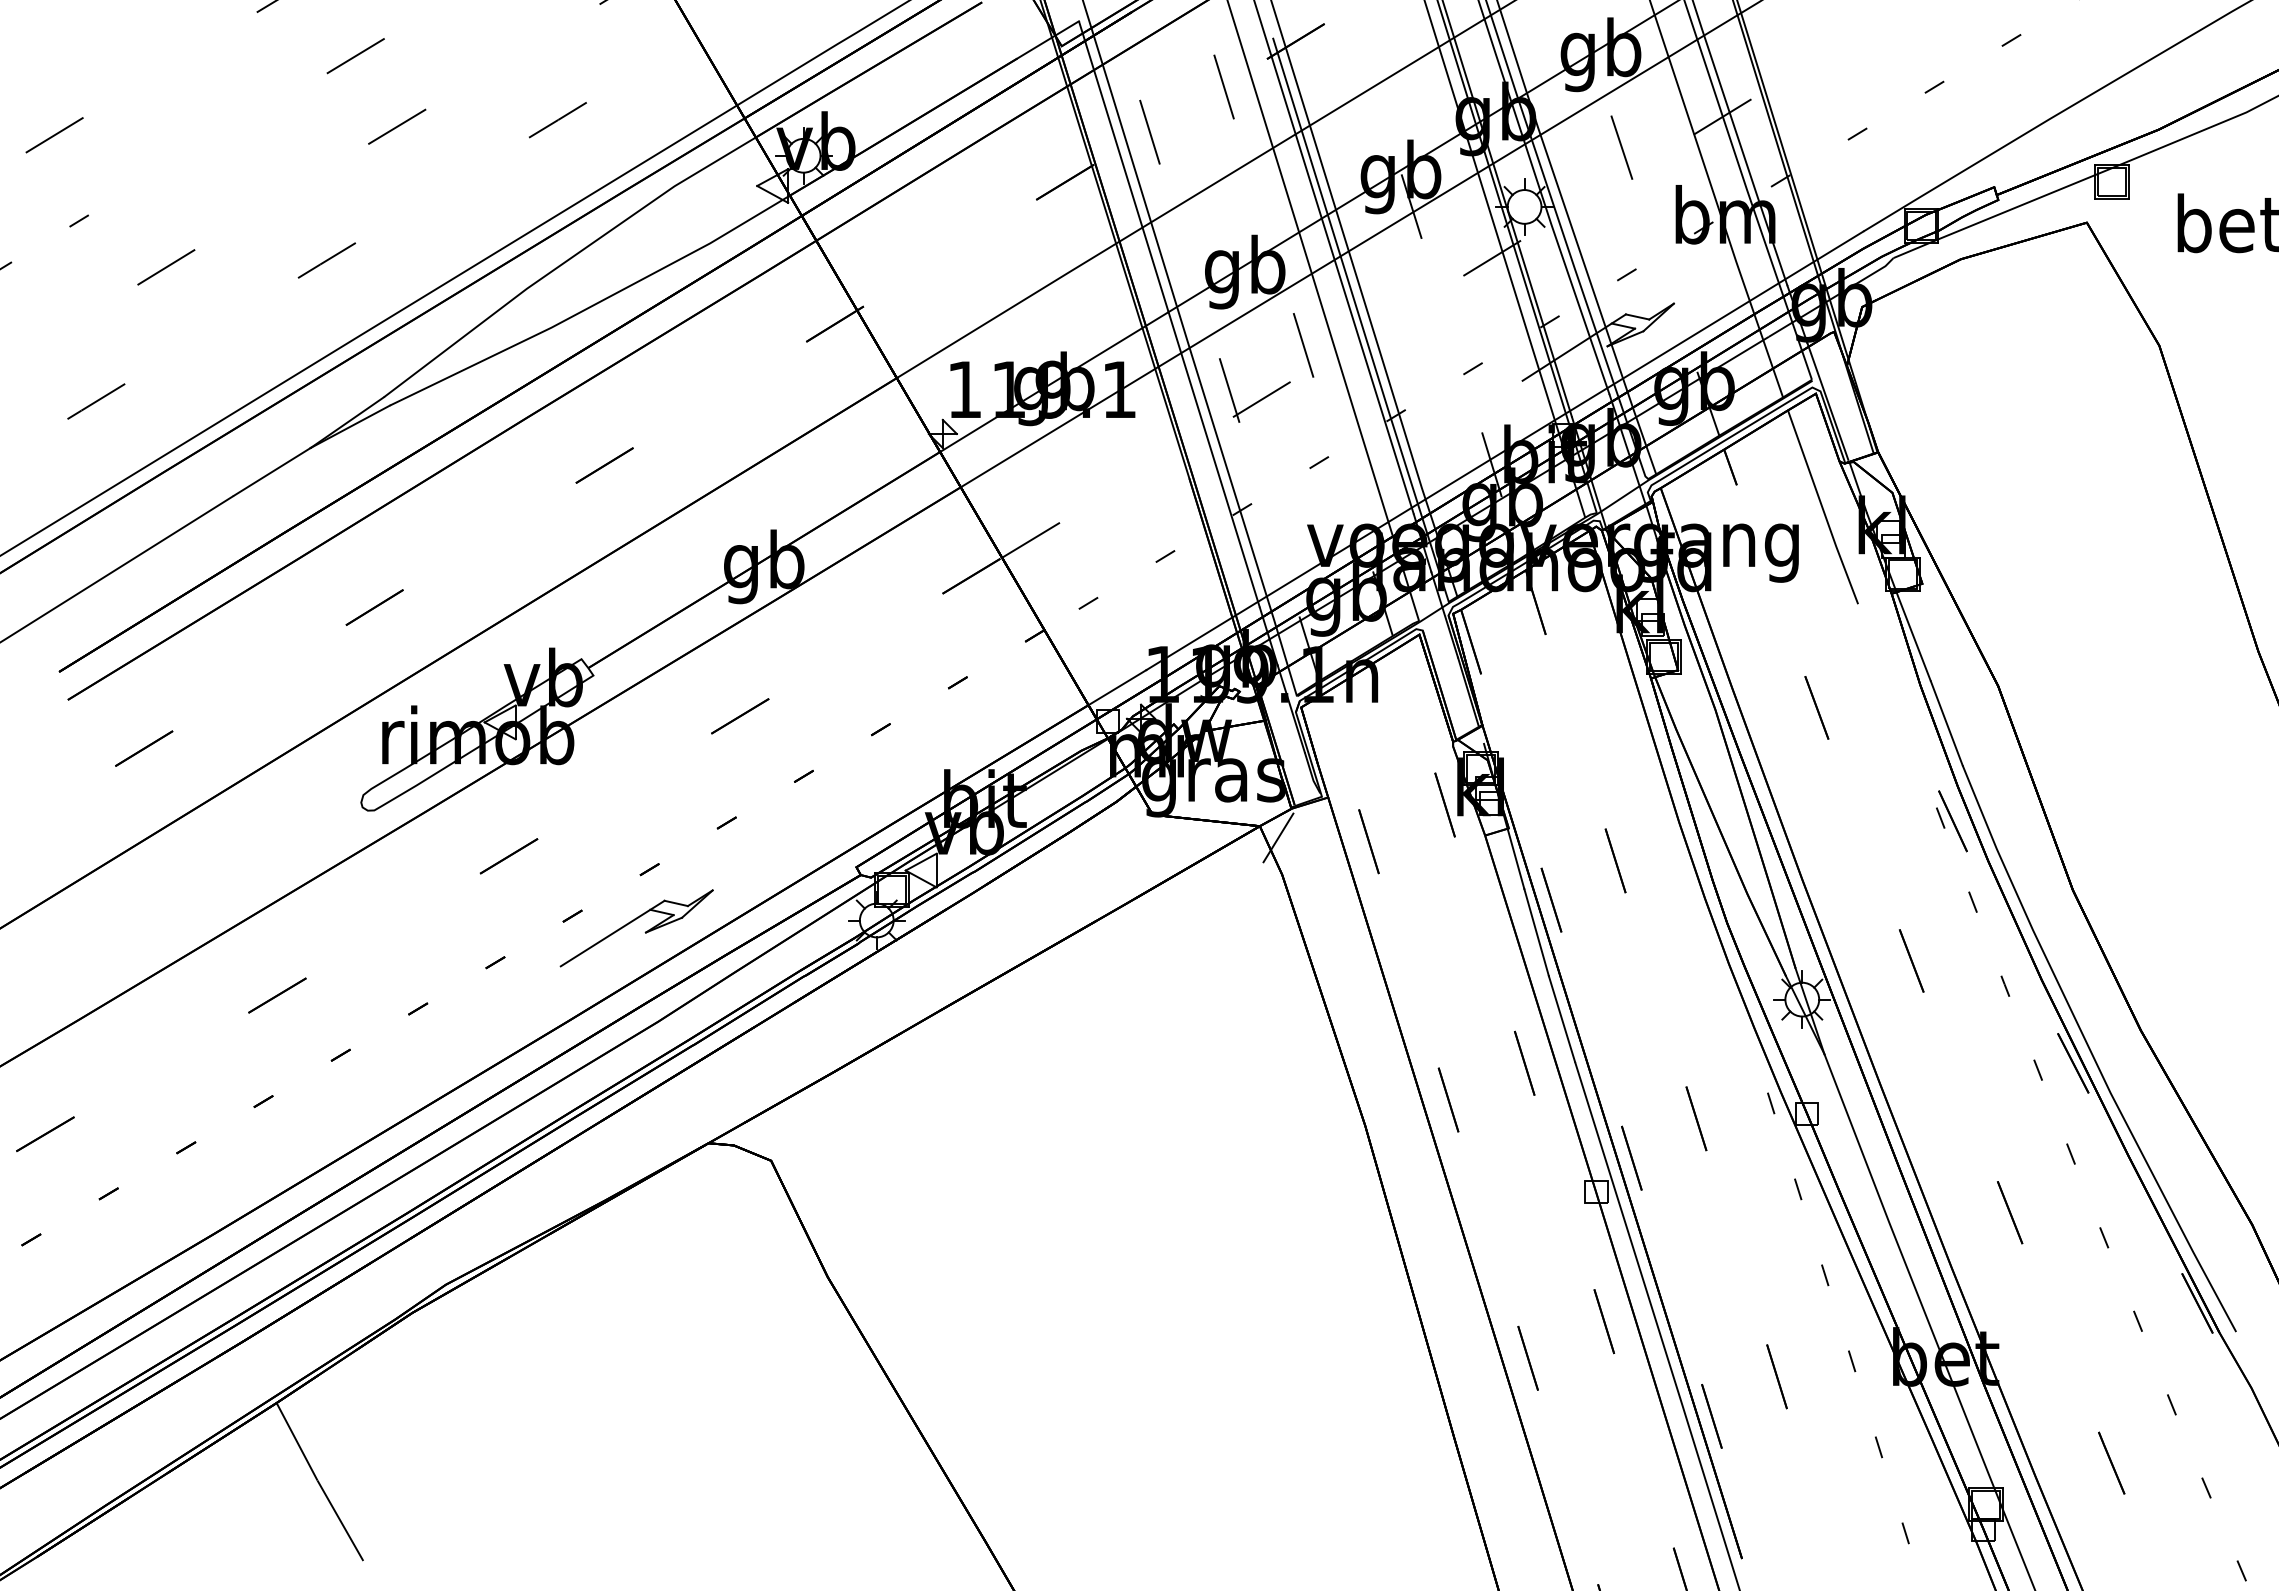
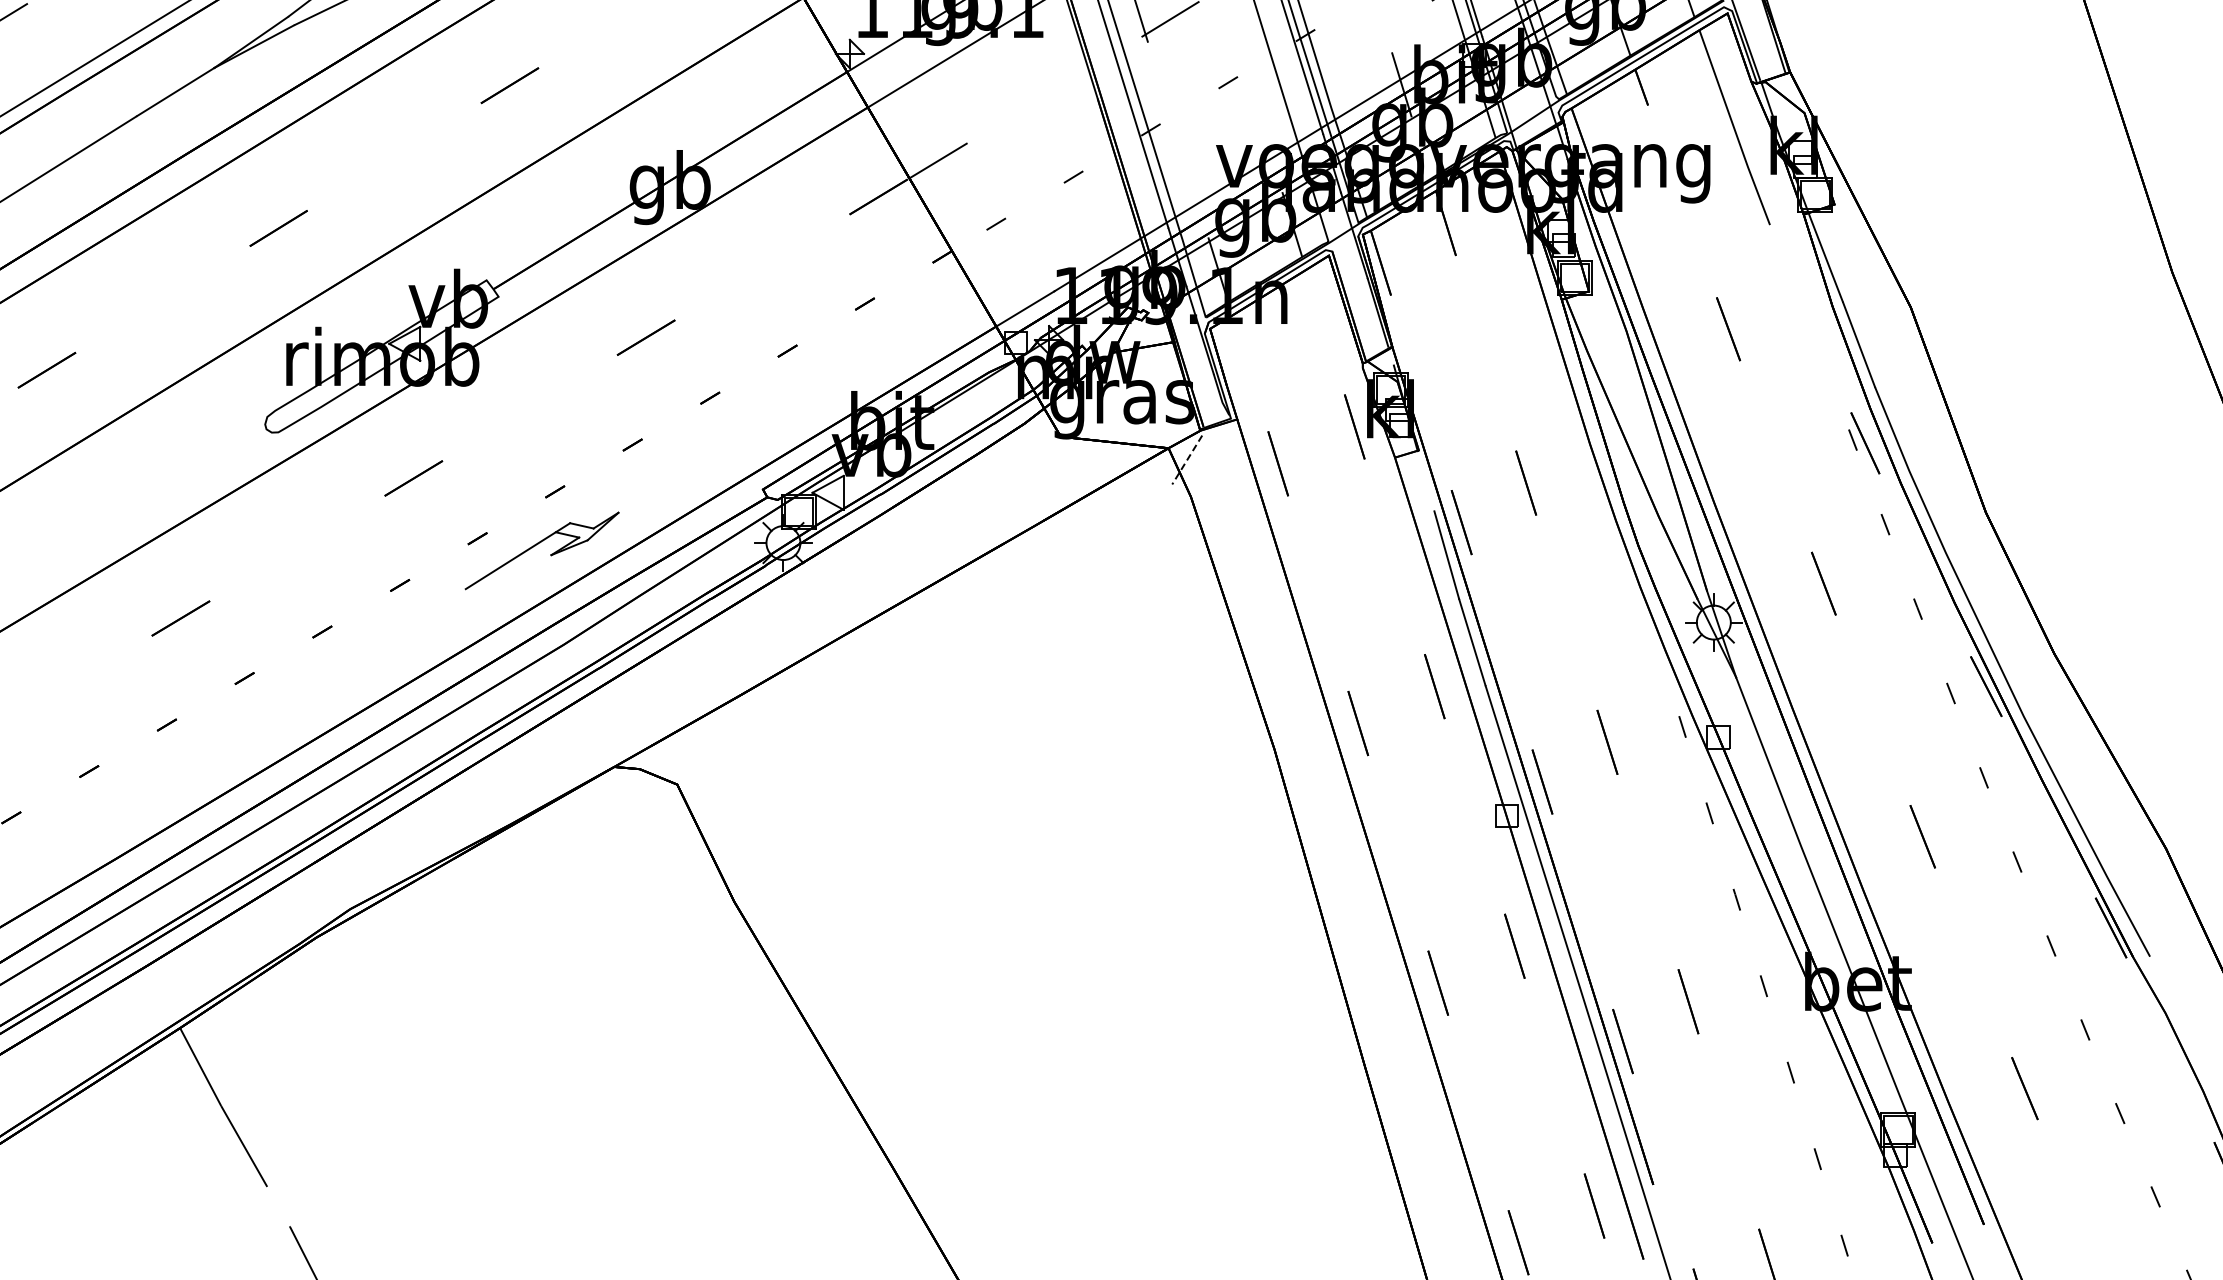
line: (1278, 837) -> (1187, 459), solid -> dashed
line: (1515, 858) -> (1425, 480), removed

